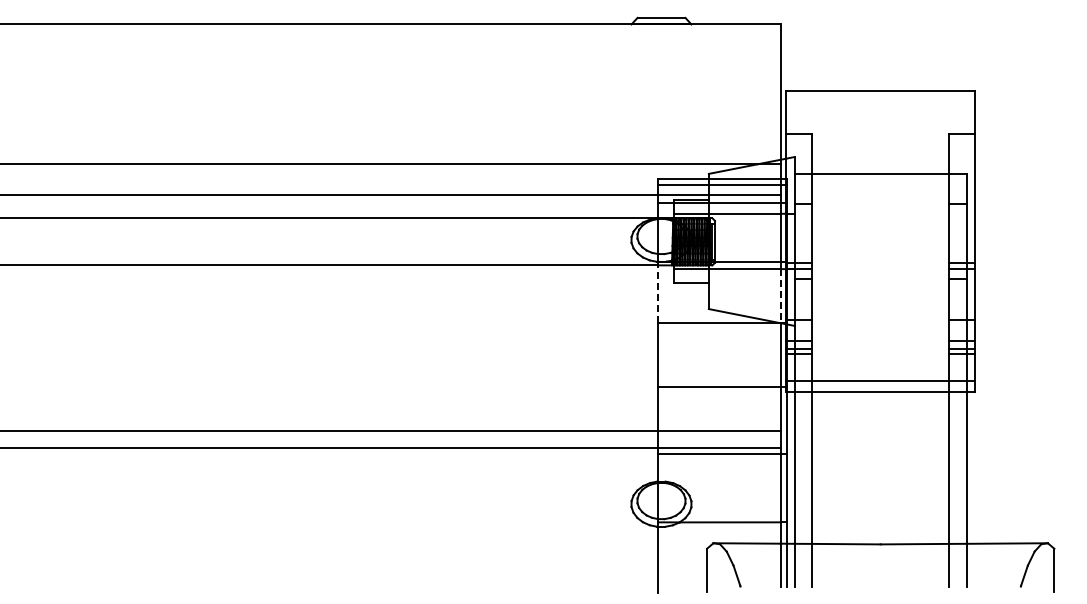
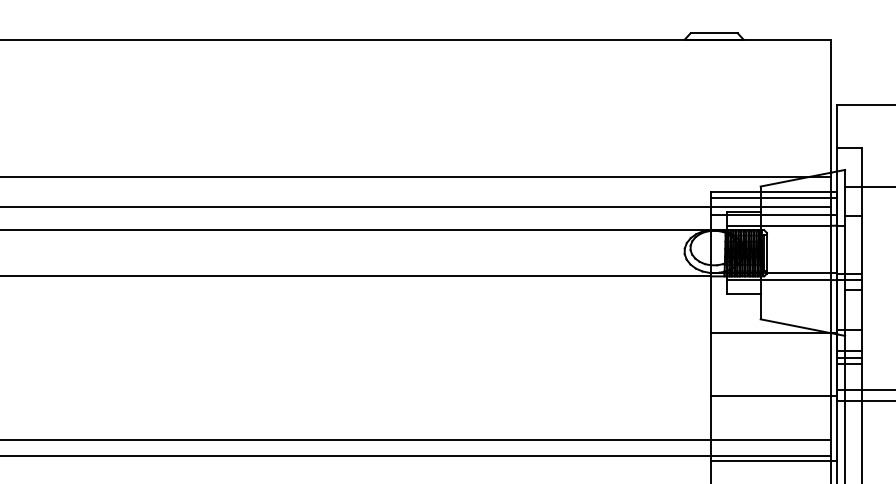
line: (658, 294) -> (711, 305), dashed -> solid
line: (780, 296) -> (831, 306), dashed -> solid

